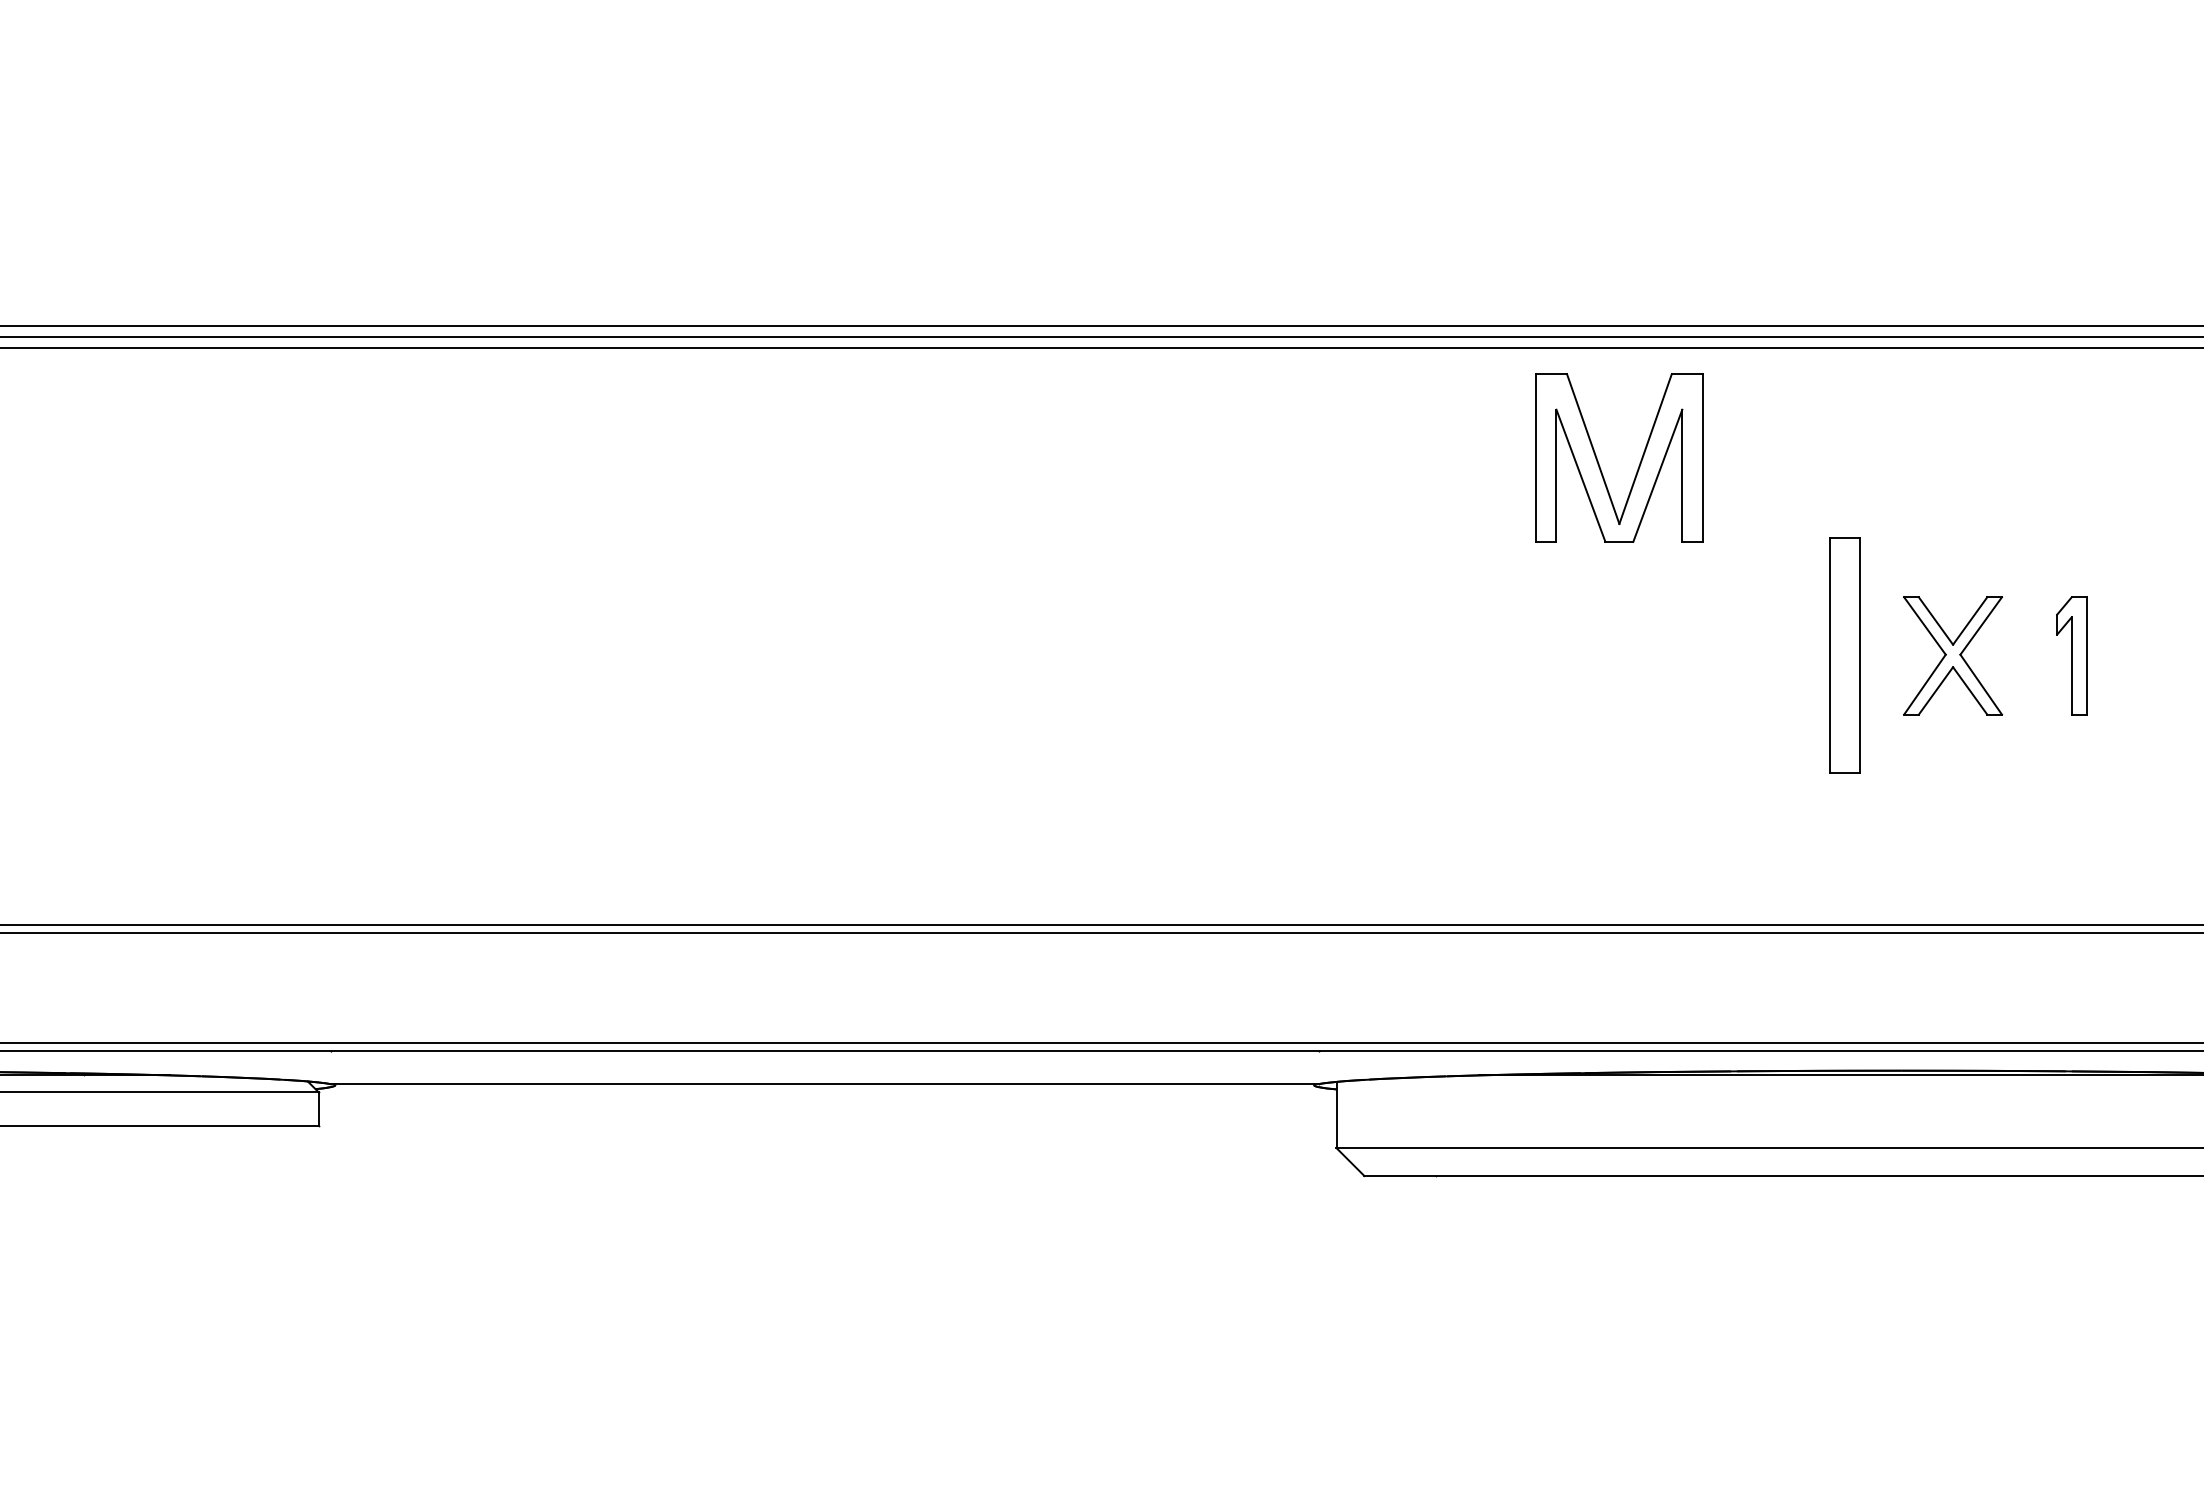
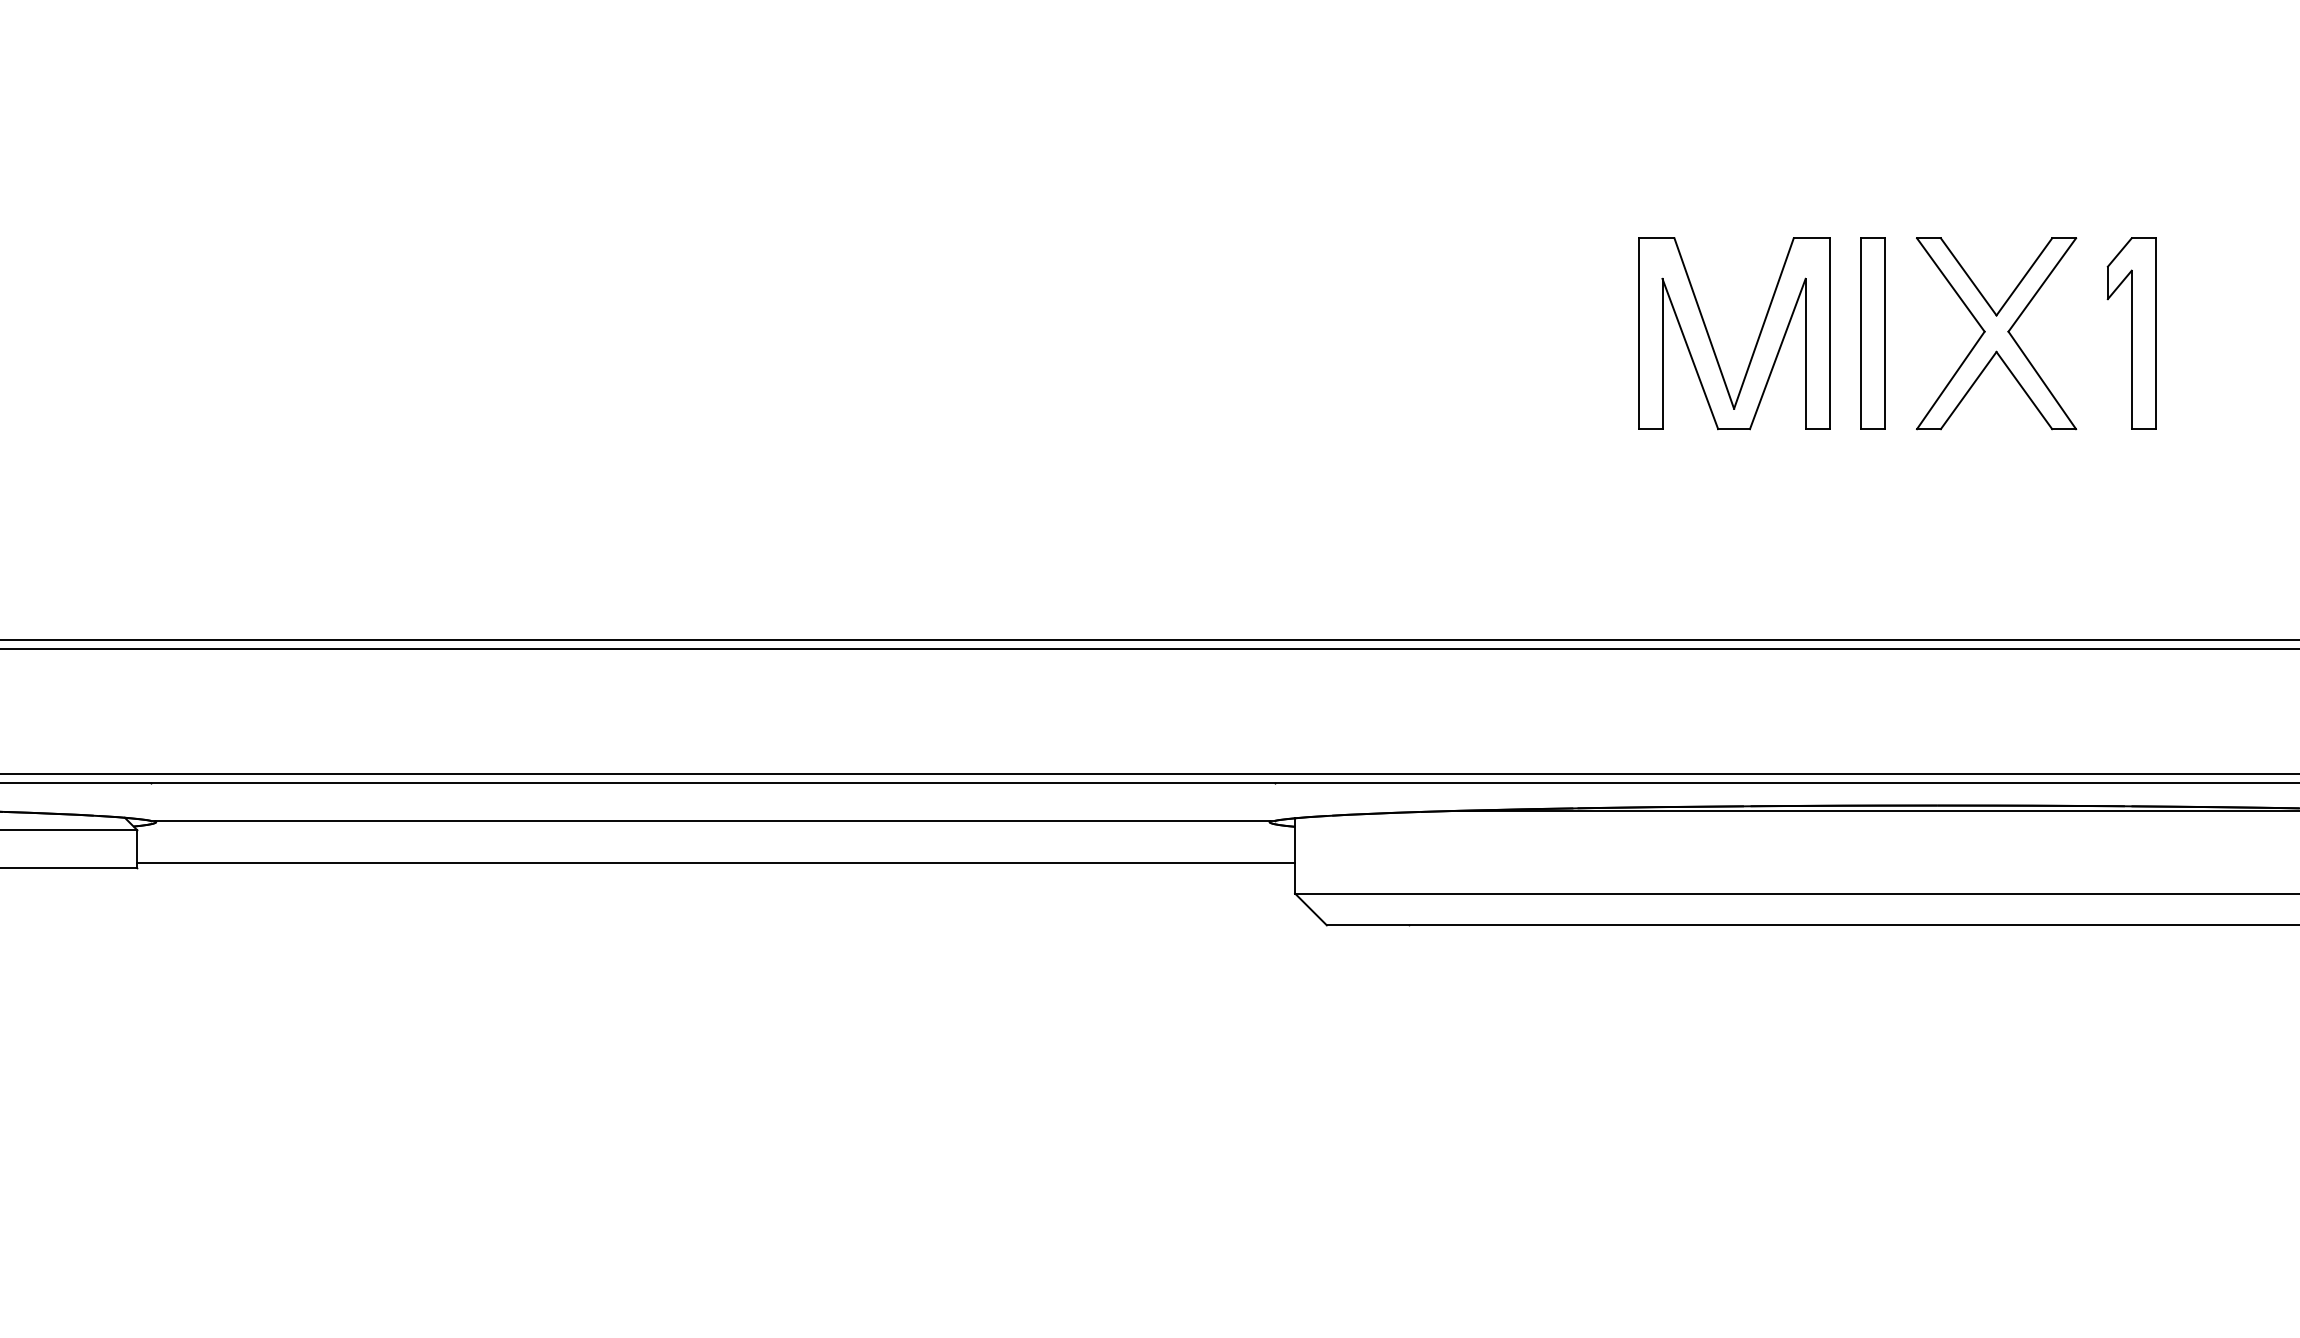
part: (1638, 465) -> (1755, 342), moved
part: (1844, 655) -> (1873, 333), size x0.71
part: (1952, 655) -> (1995, 333), size x1.43
part: (2071, 655) -> (2131, 333), size x1.43
line: (827, 1121) -> (716, 863), added

